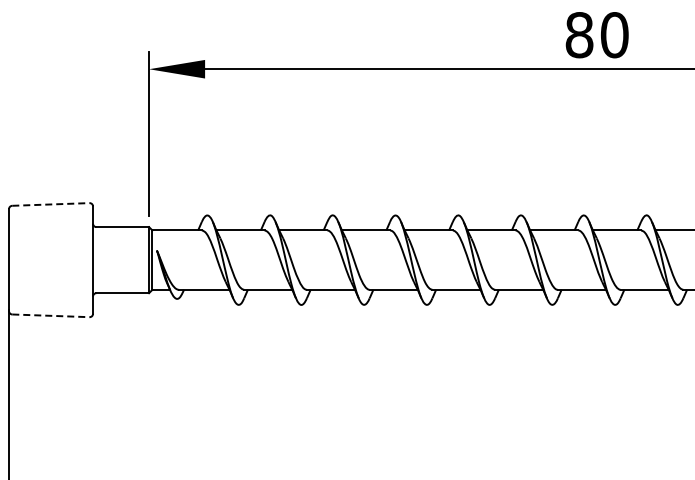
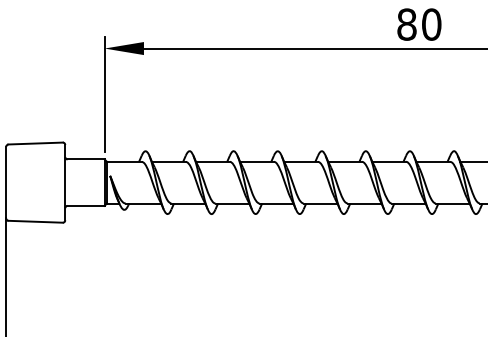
line: (50, 204) -> (35, 143), dashed -> solid
line: (50, 315) -> (35, 221), dashed -> solid

